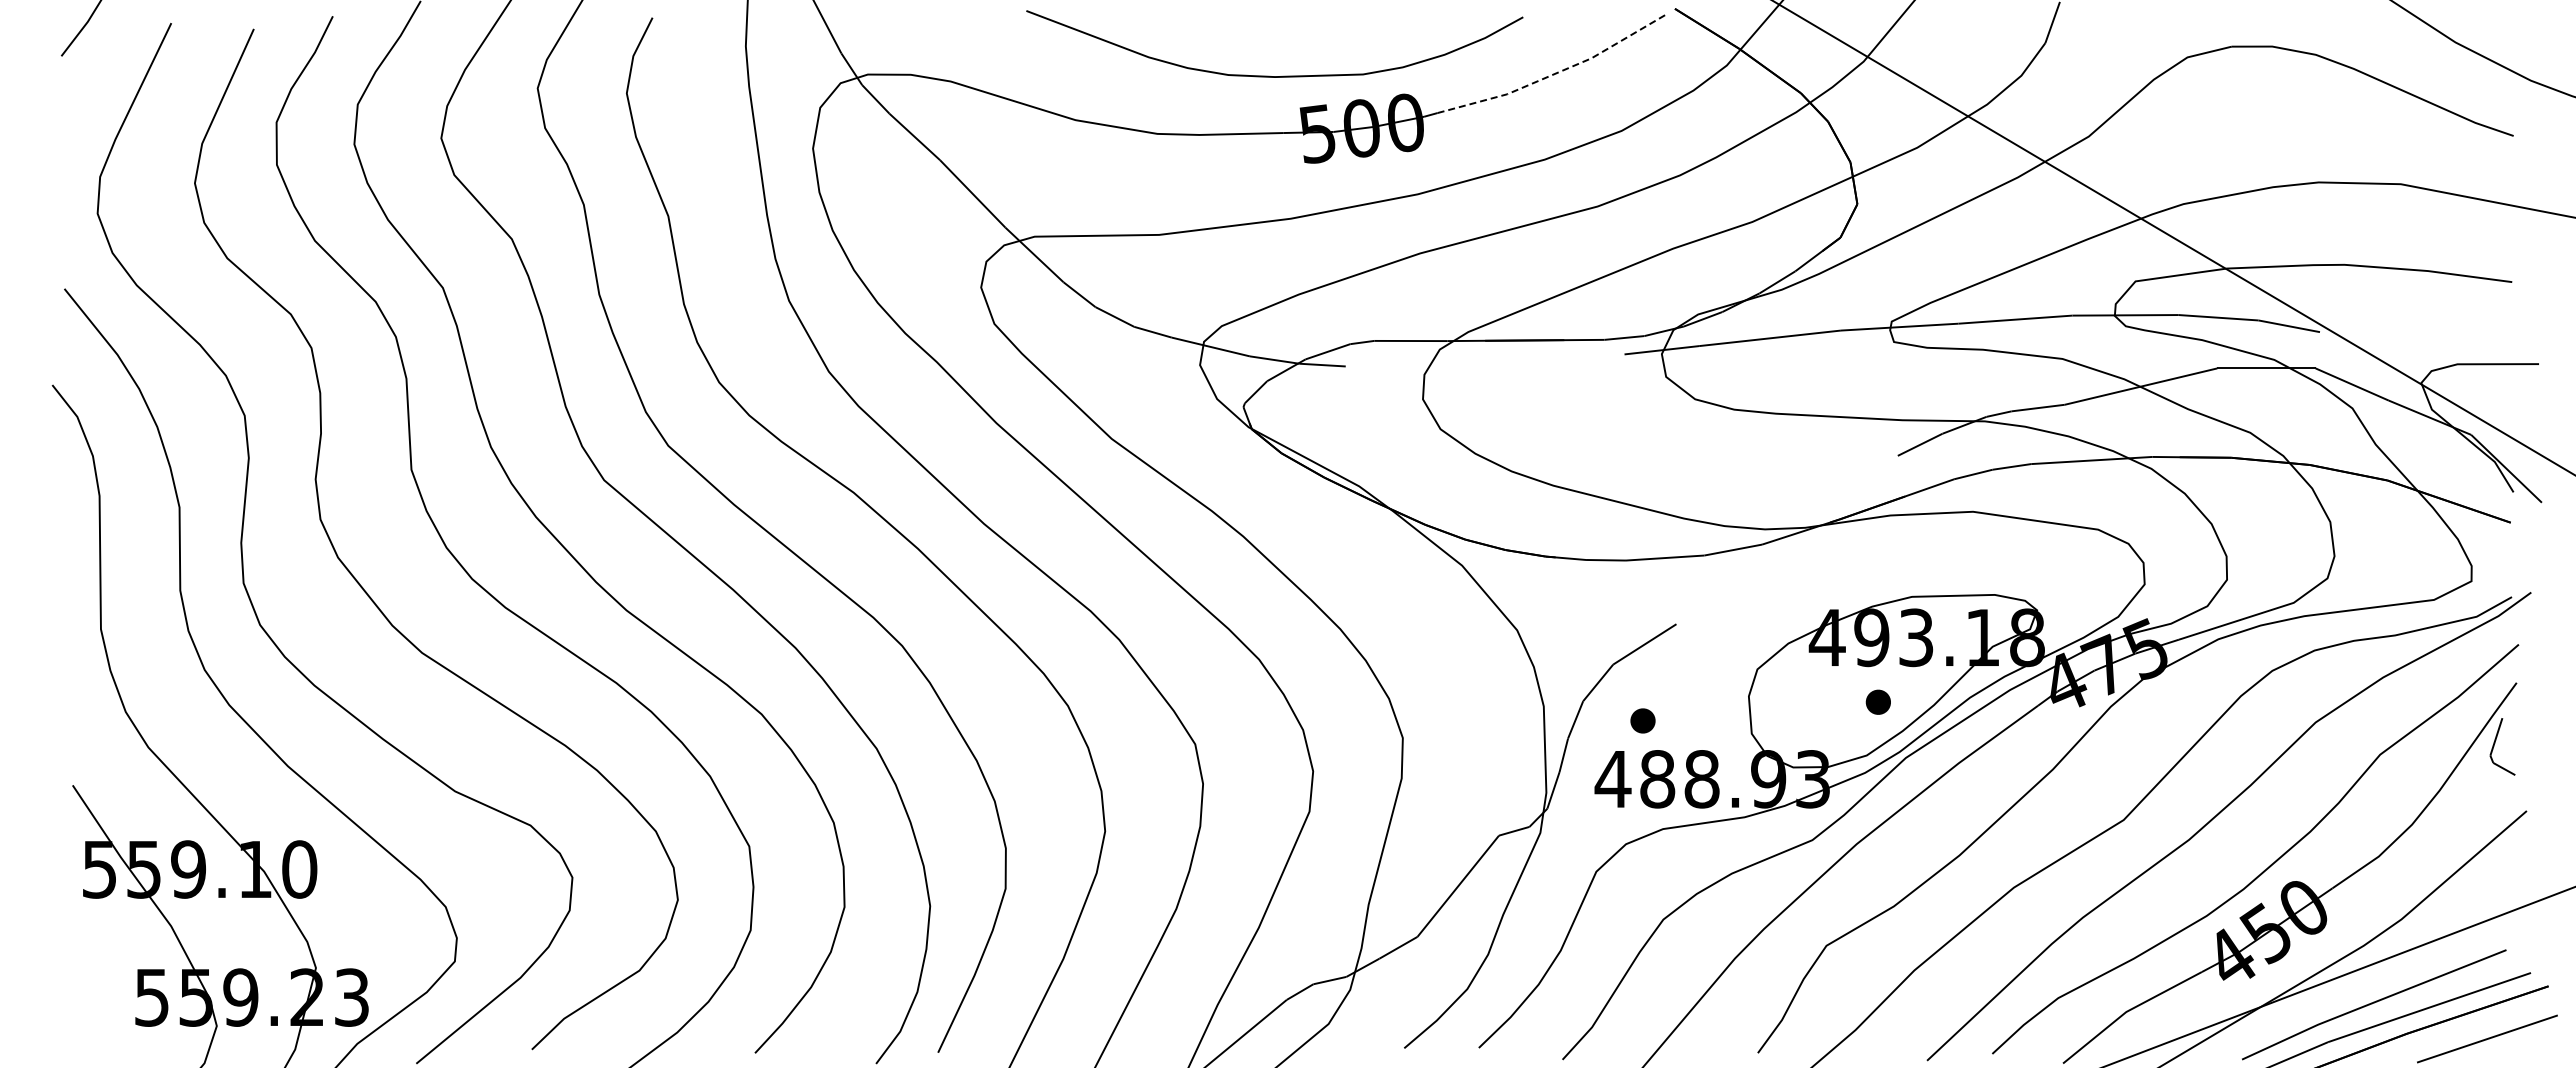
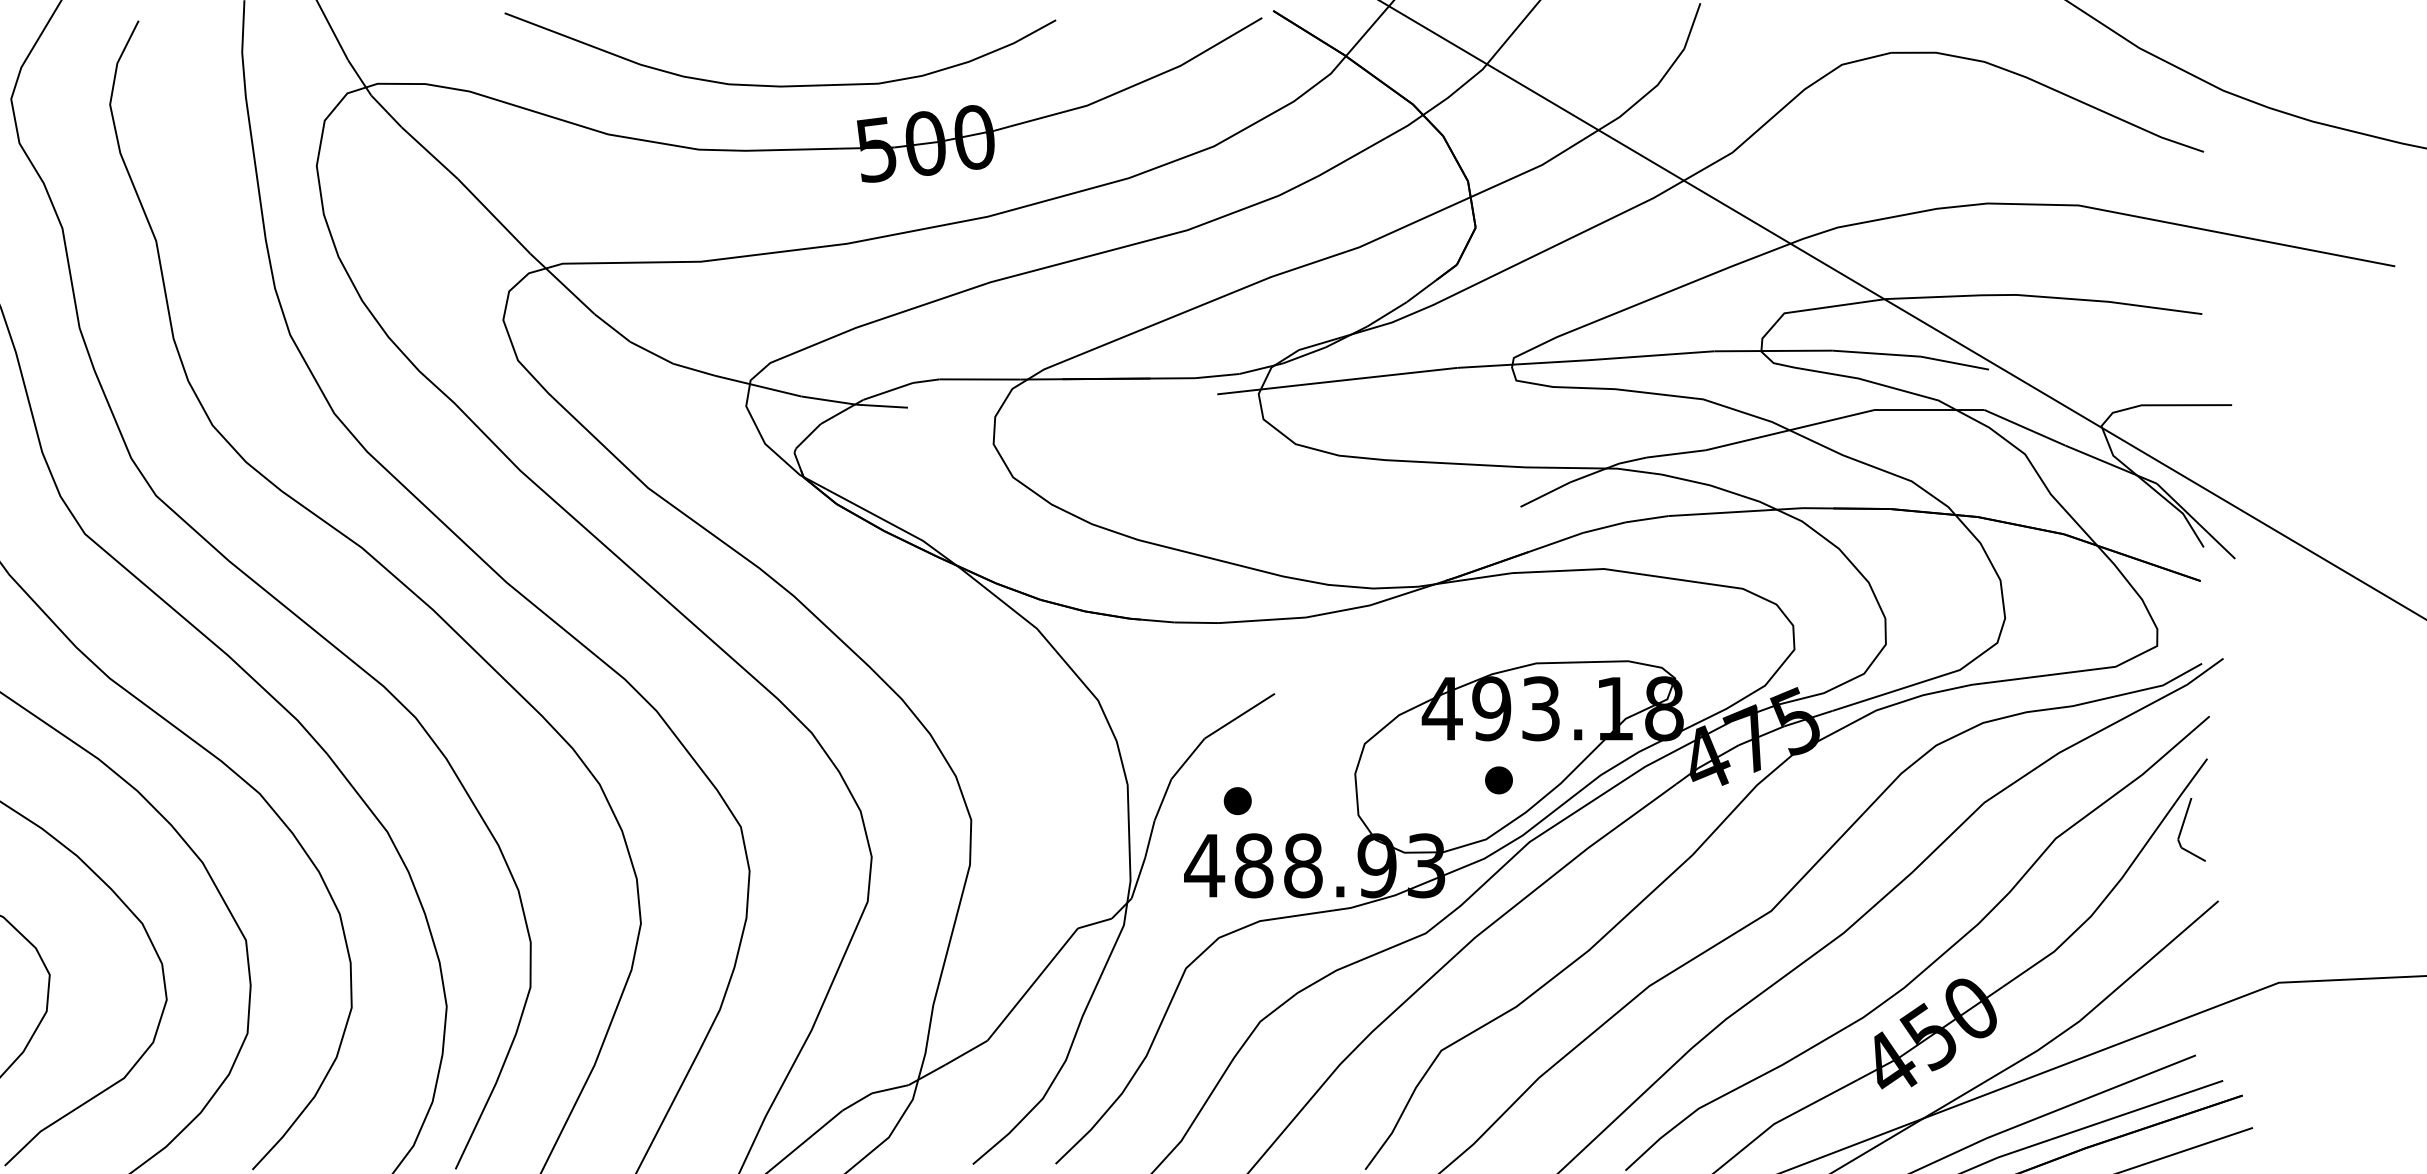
line: (1555, 73) -> (1140, 82), dashed -> solid
curve: (1269, 75) -> (774, 84), moved

